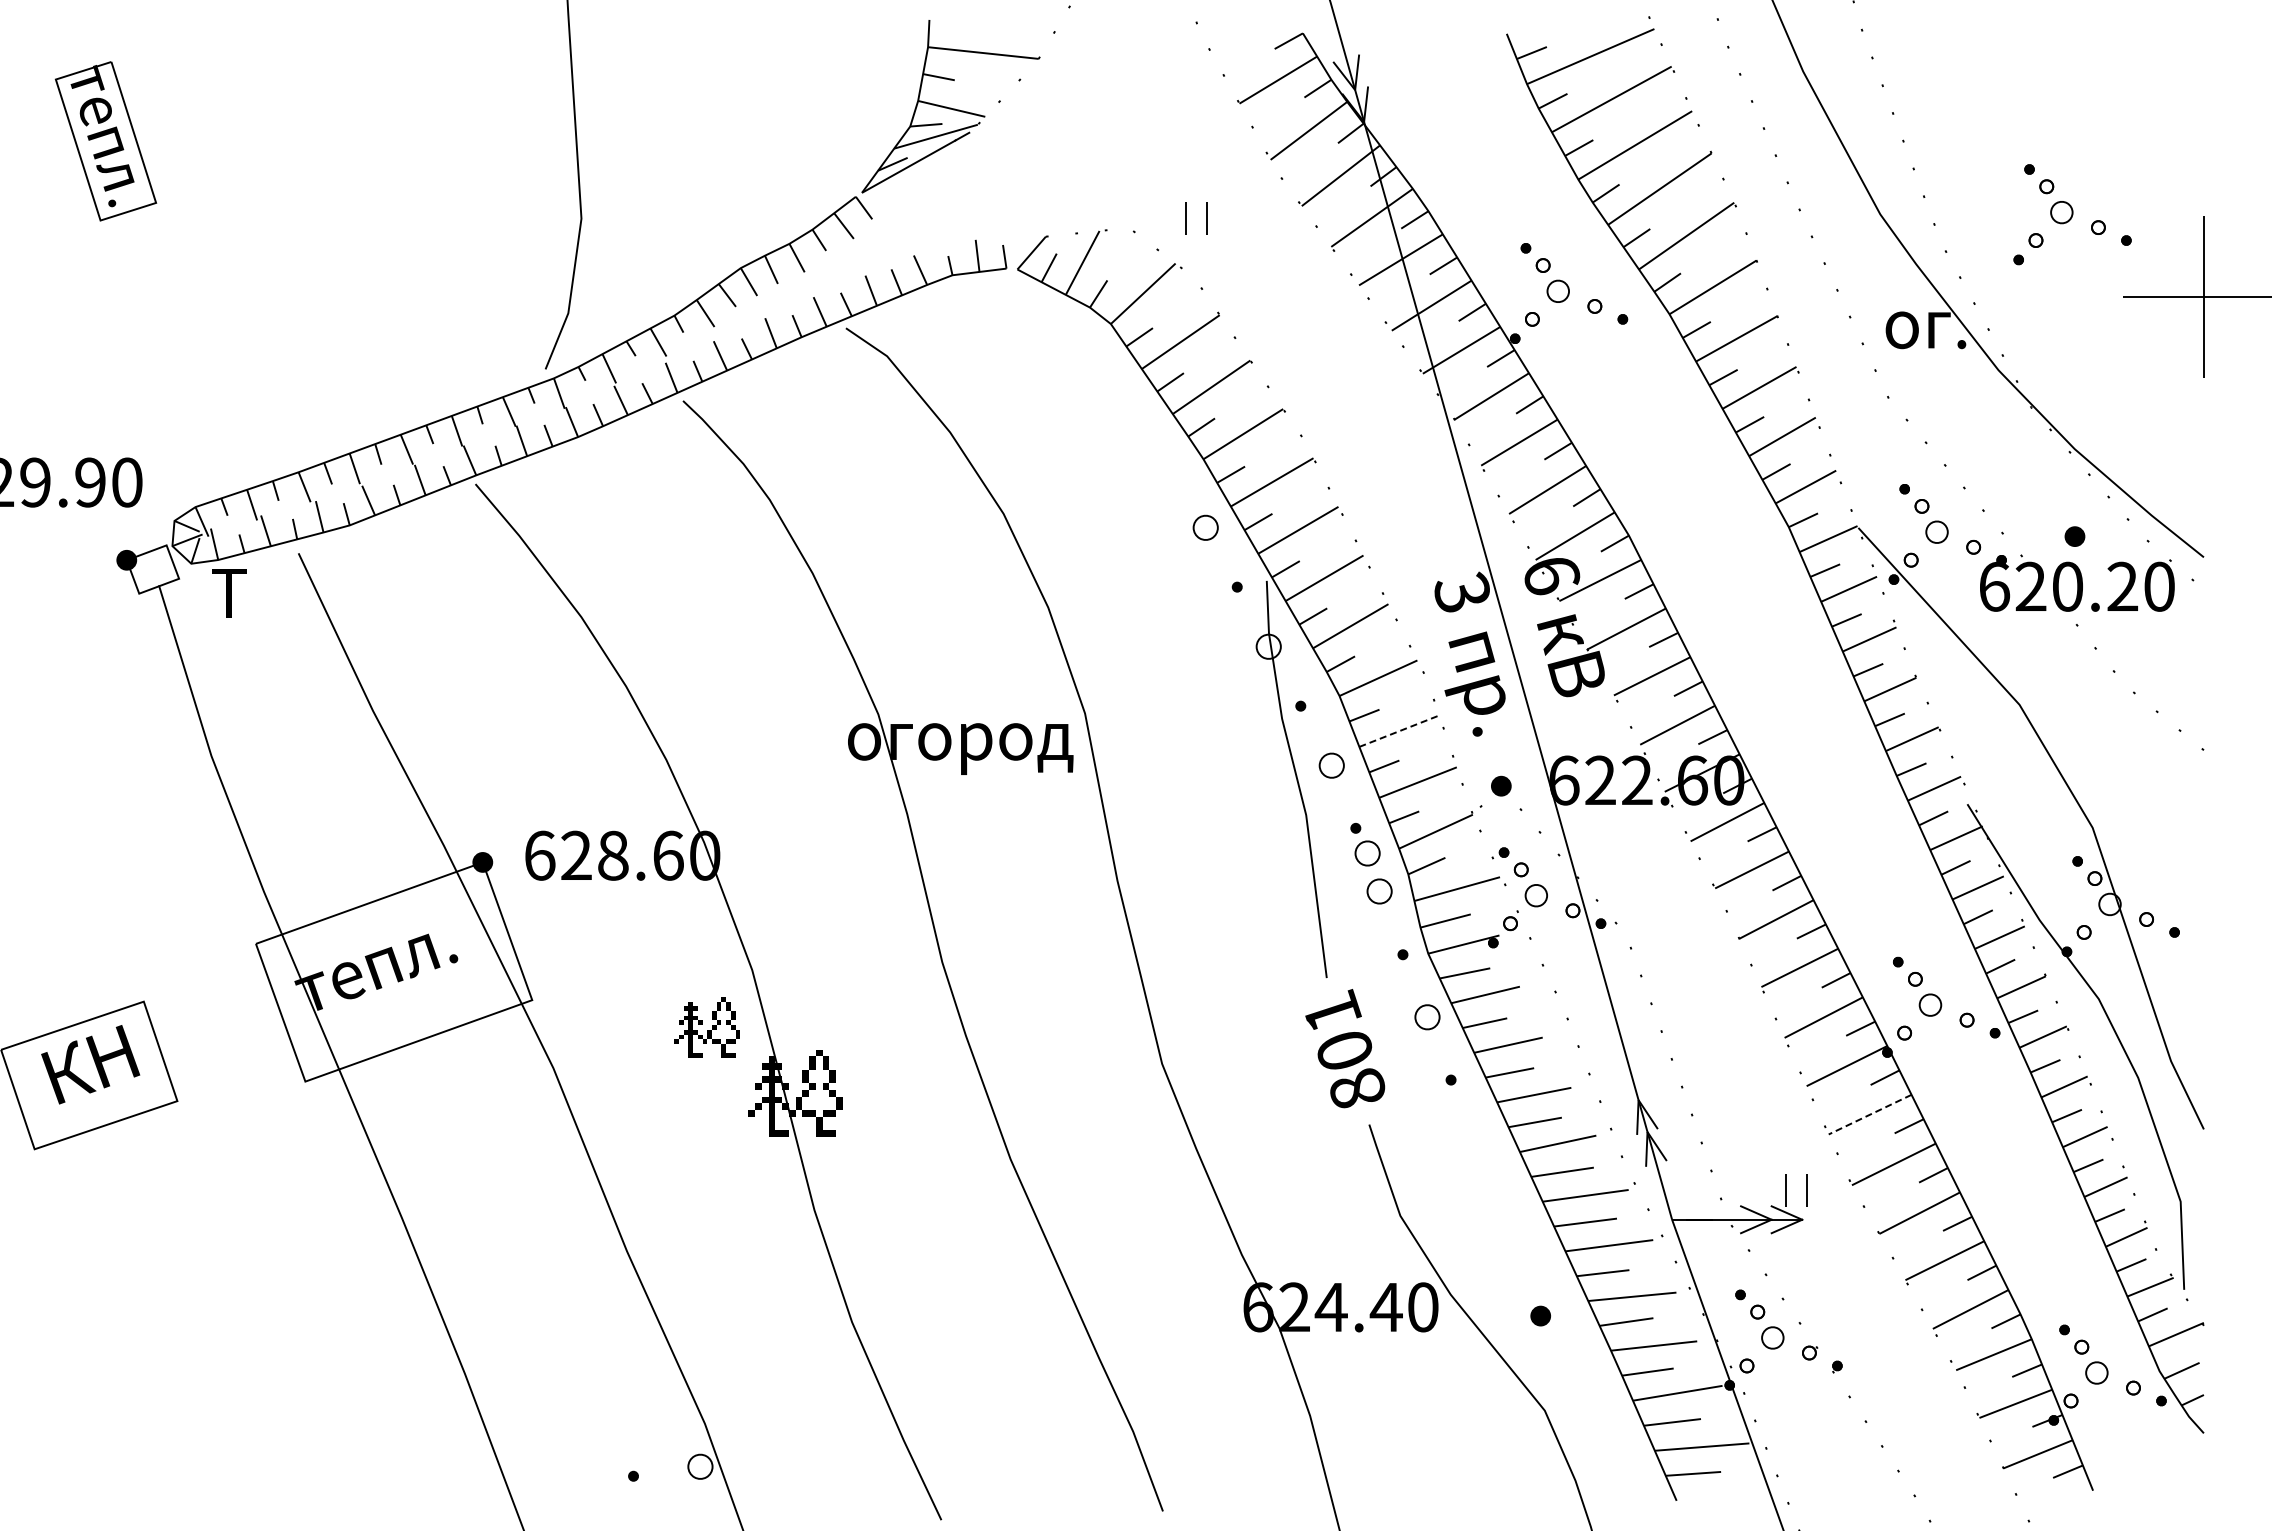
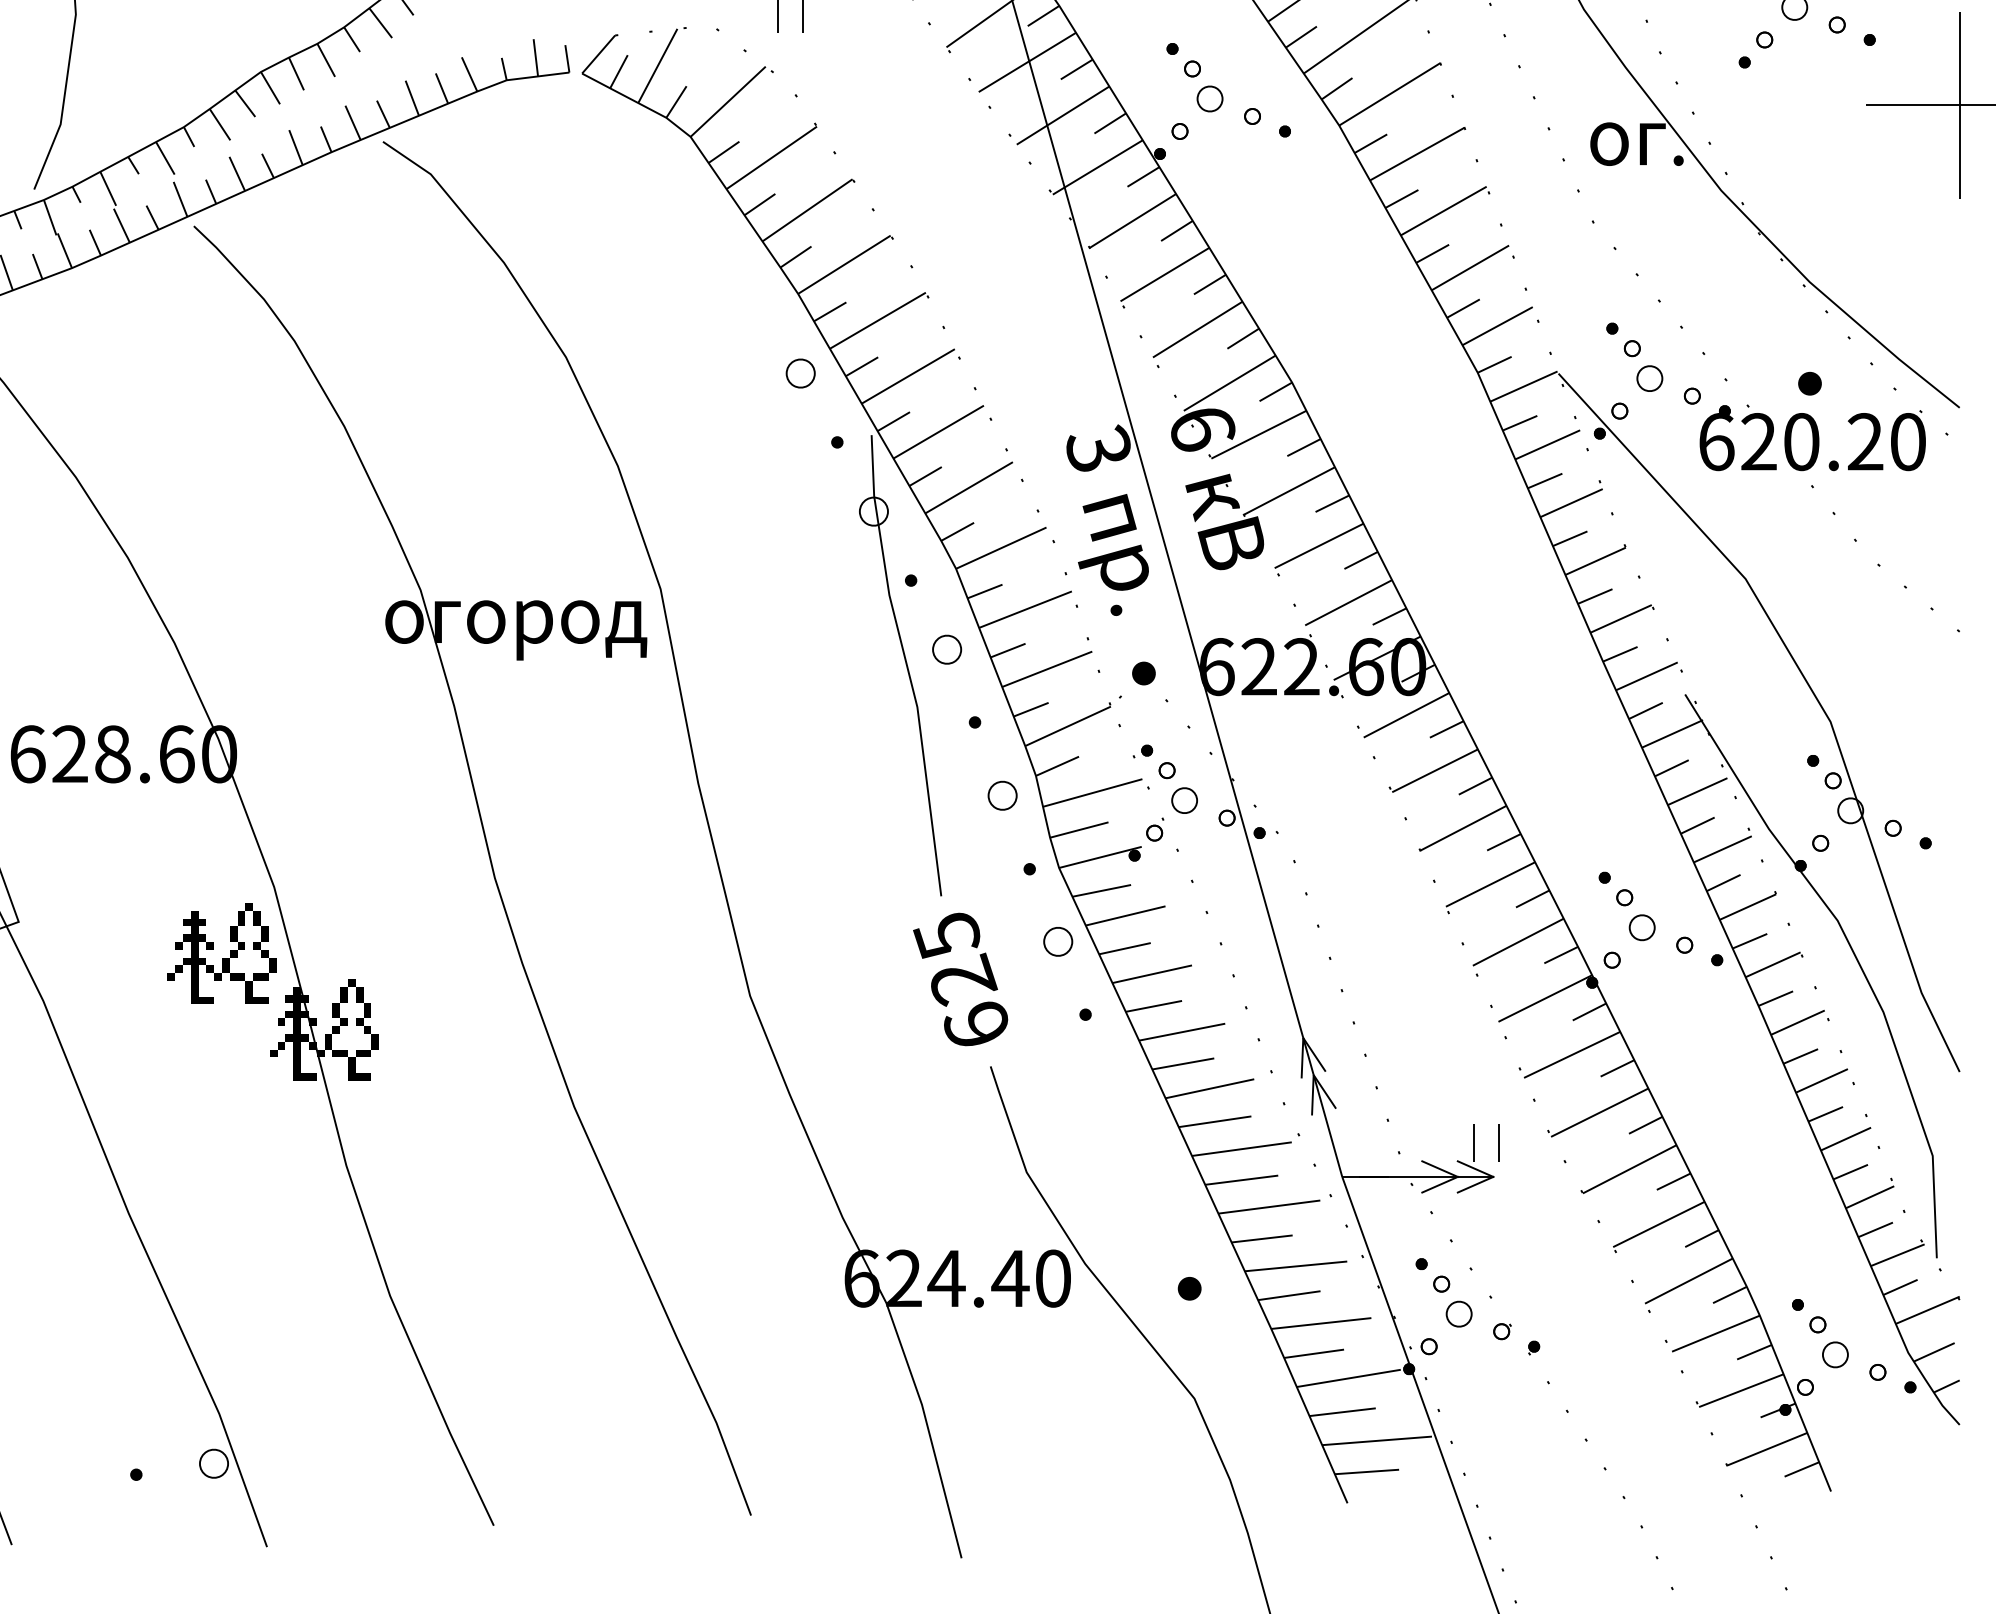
line: (1399, 731) -> (1025, 610), dashed -> solid
part: (1367, 853) -> (988, 751), removed
part: (706, 1027) -> (221, 953), size x1.43
text: (1343, 1048) -> (960, 978), 801 -> 625
line: (1870, 1114) -> (1572, 1054), dashed -> solid

